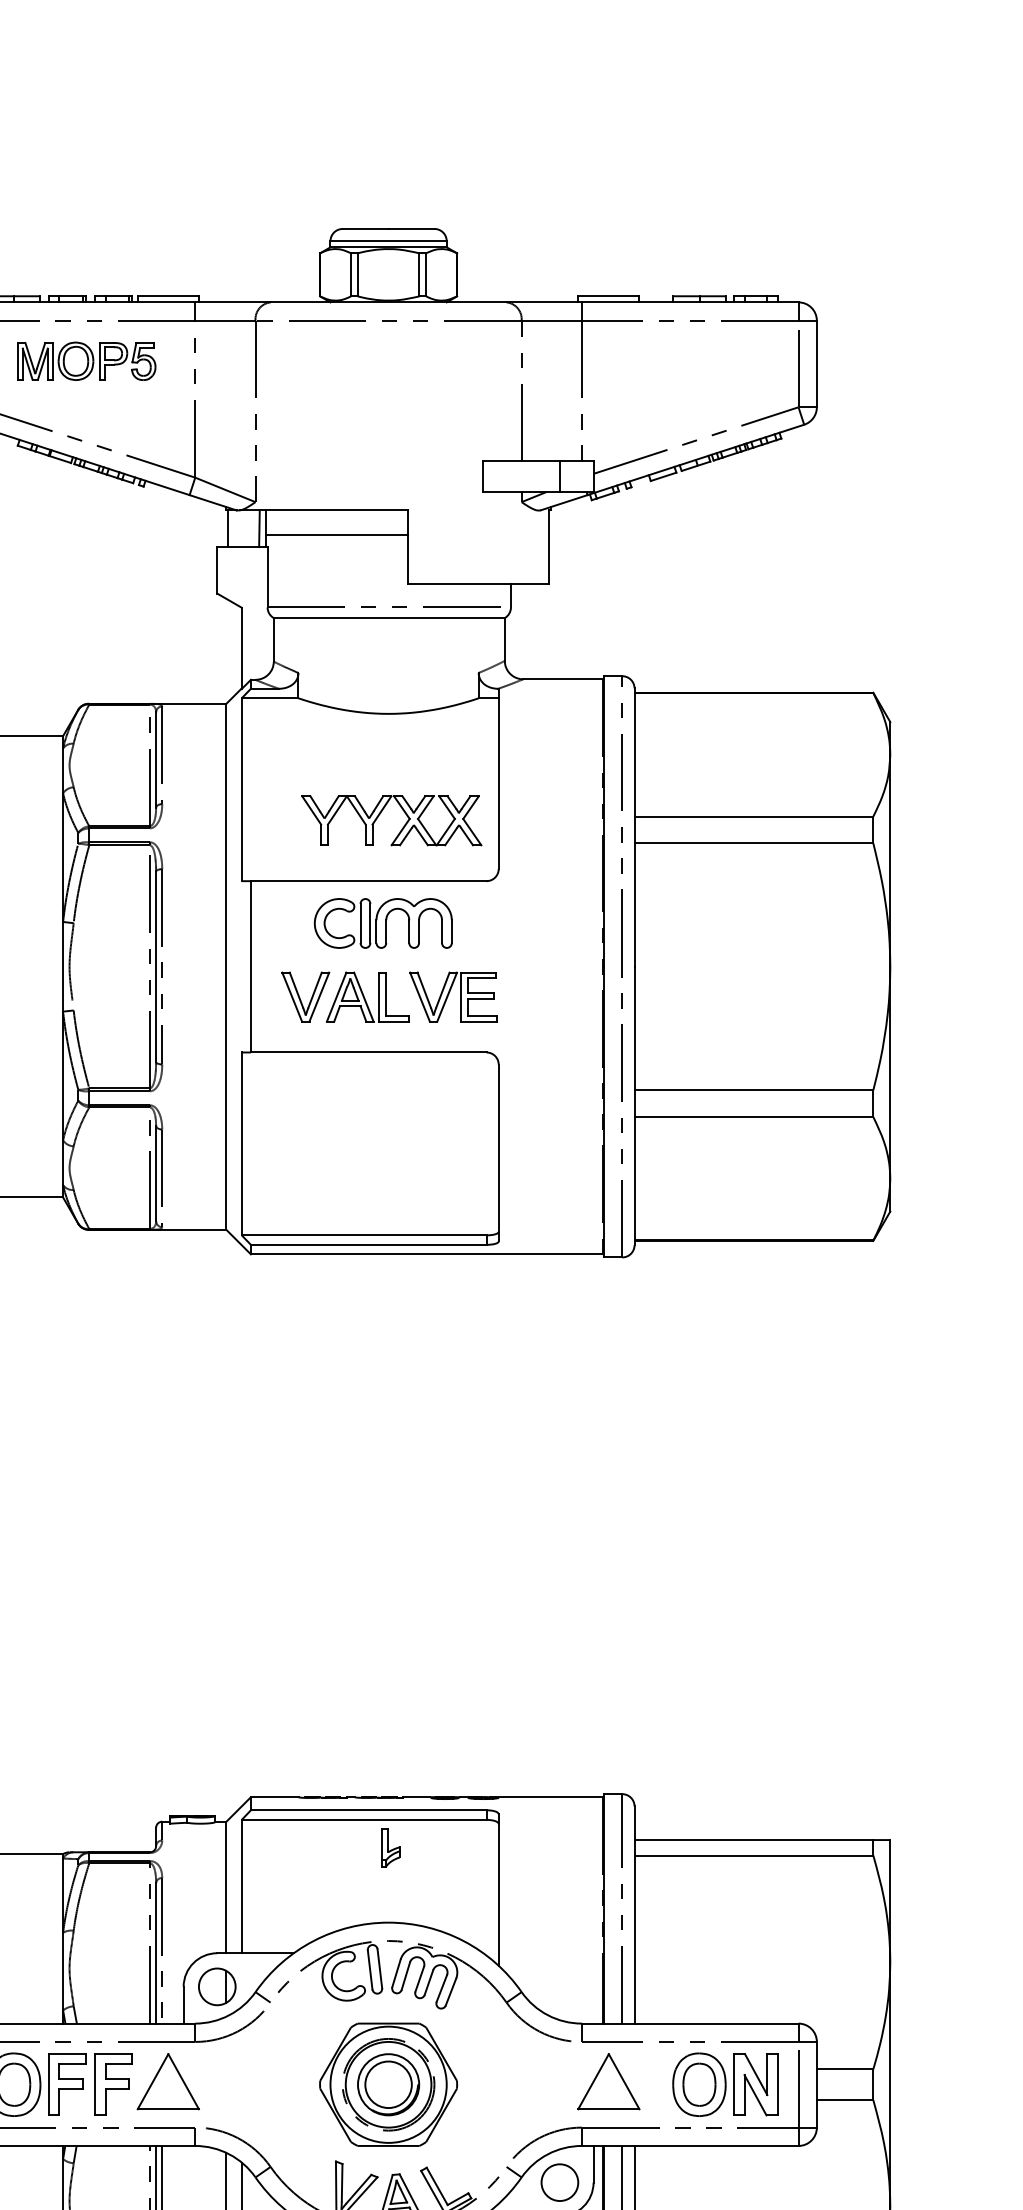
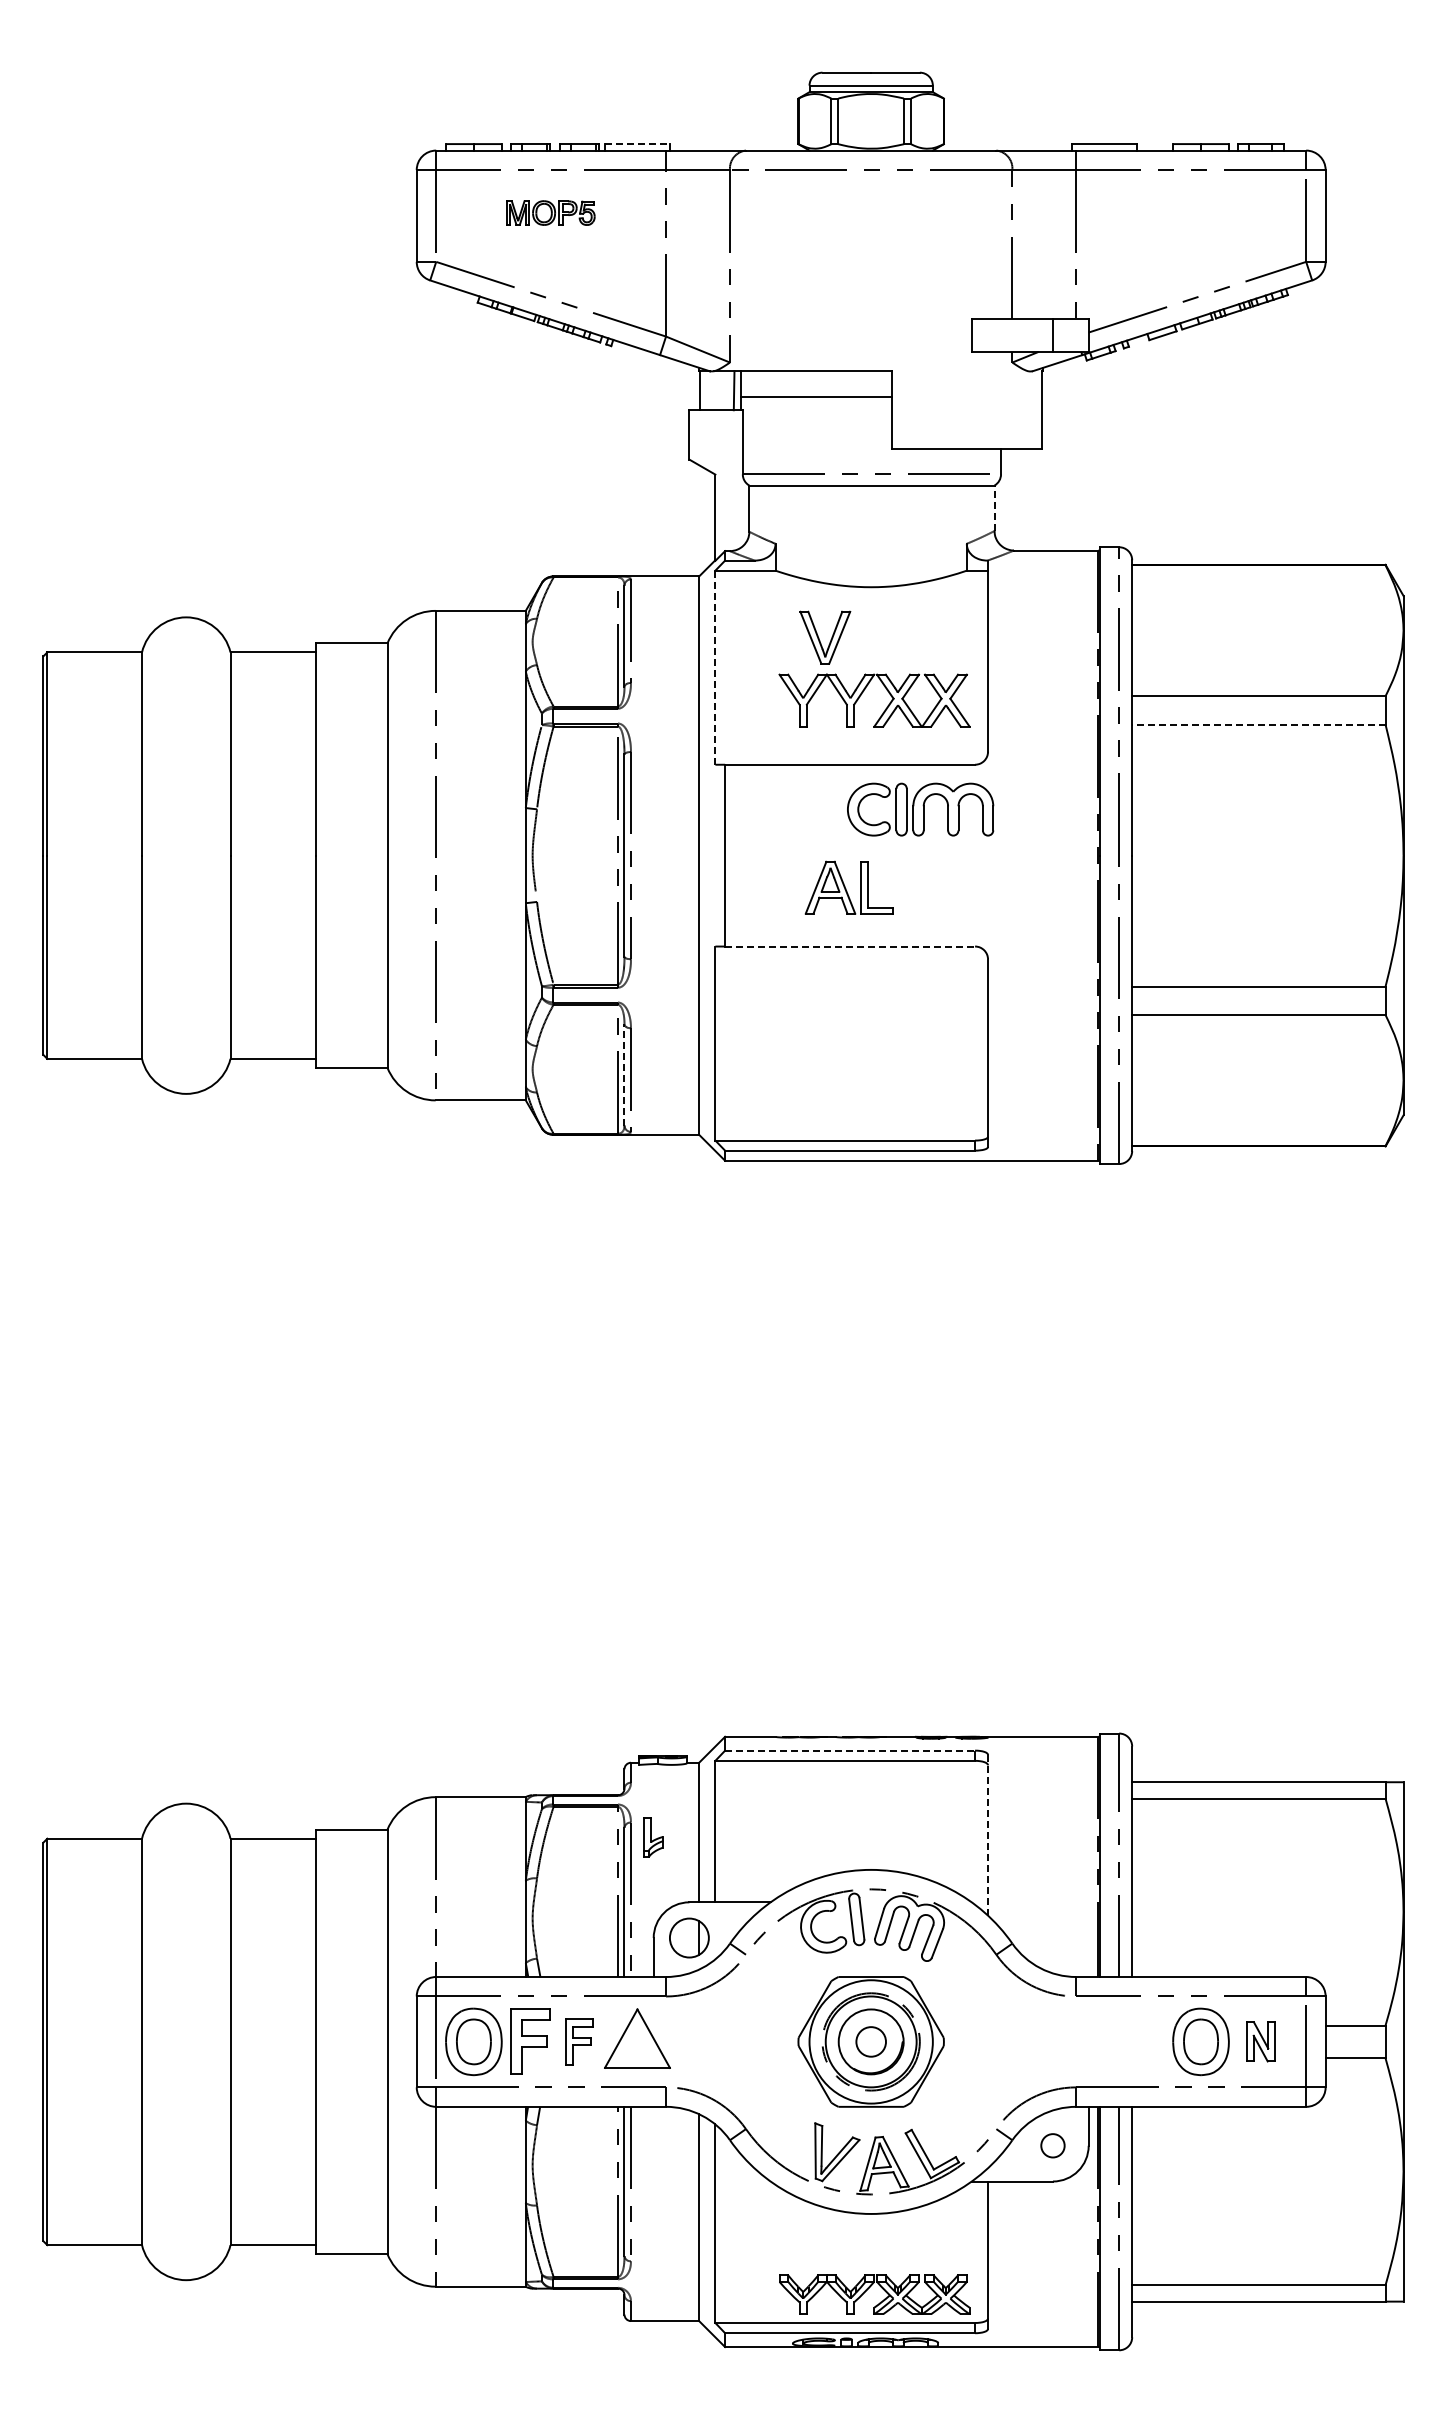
line: (168, 296) -> (637, 144), solid -> dashed
part: (86, 360) -> (550, 212), size x0.6
line: (504, 639) -> (994, 508), solid -> dashed
line: (241, 790) -> (715, 668), solid -> dashed
line: (753, 843) -> (1258, 724), solid -> dashed
part: (383, 923) -> (920, 809), moved
part: (305, 996) -> (825, 637), moved
part: (452, 996) -> (939, 887), removed
line: (369, 1052) -> (850, 946), solid -> dashed
line: (156, 1173) -> (624, 1074), solid -> dashed
line: (369, 1810) -> (850, 1750), solid -> dashed
part: (390, 1847) -> (653, 1837), moved
line: (499, 1890) -> (988, 1835), solid -> dashed
part: (608, 2081) -> (1104, 2038), removed
part: (113, 2084) -> (579, 2041), size x0.7
circle: (387, 2084) -> (870, 2041), size x0.6
part: (755, 2084) -> (1260, 2041), size x0.6
circle: (559, 2182) -> (1052, 2145), size x0.6

